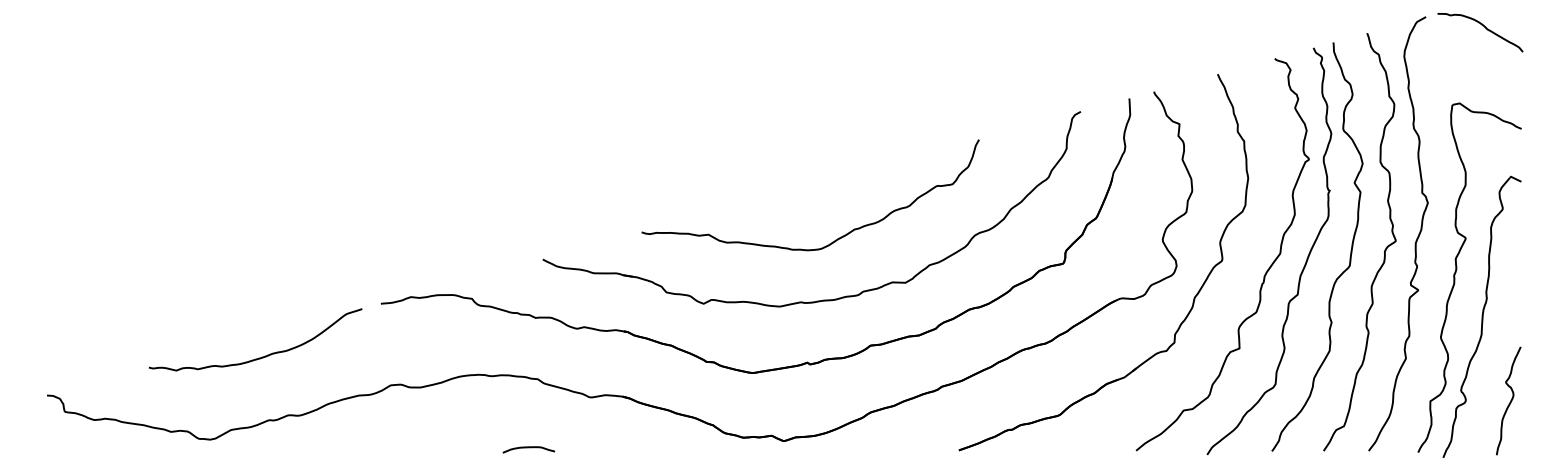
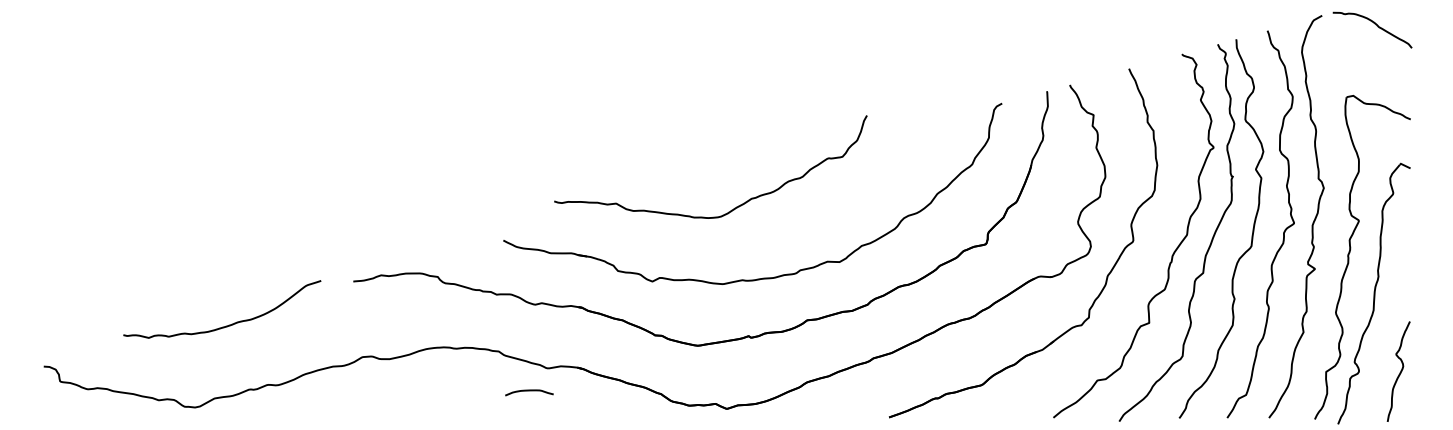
curve: (835, 239) -> (733, 208), moved
curve: (258, 357) -> (224, 325), moved
curve: (528, 448) -> (529, 391), moved

